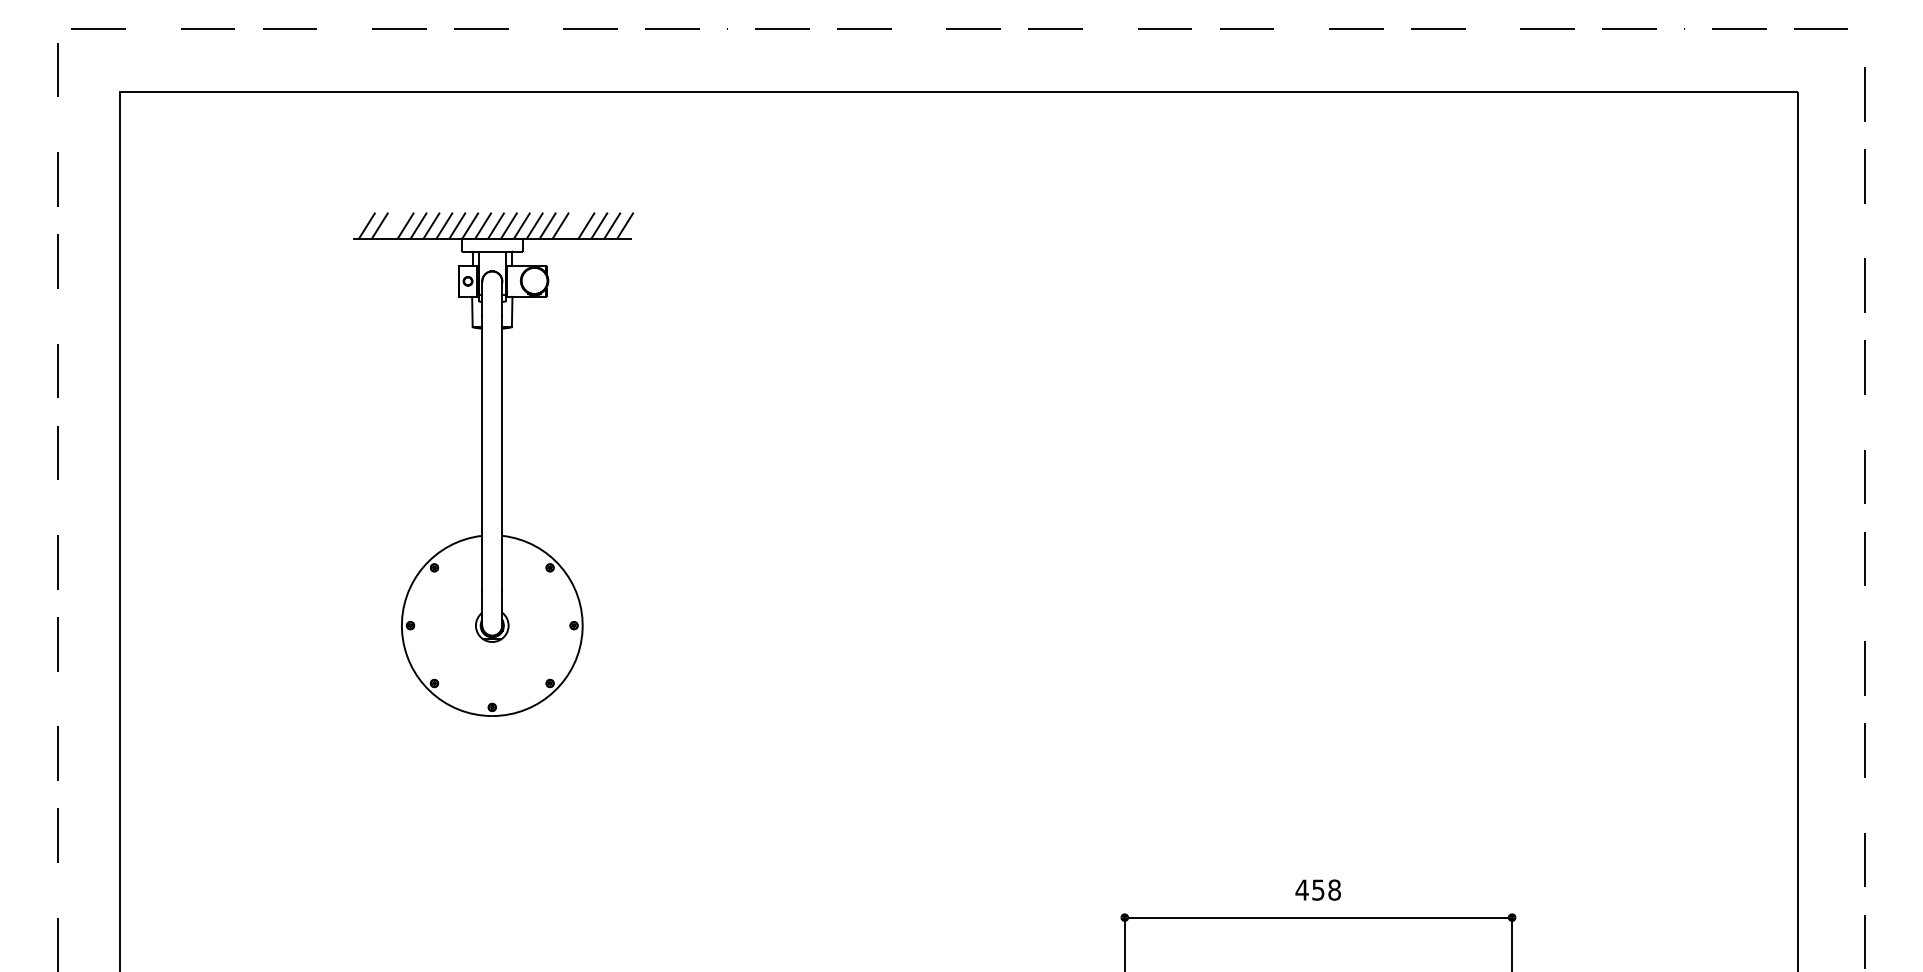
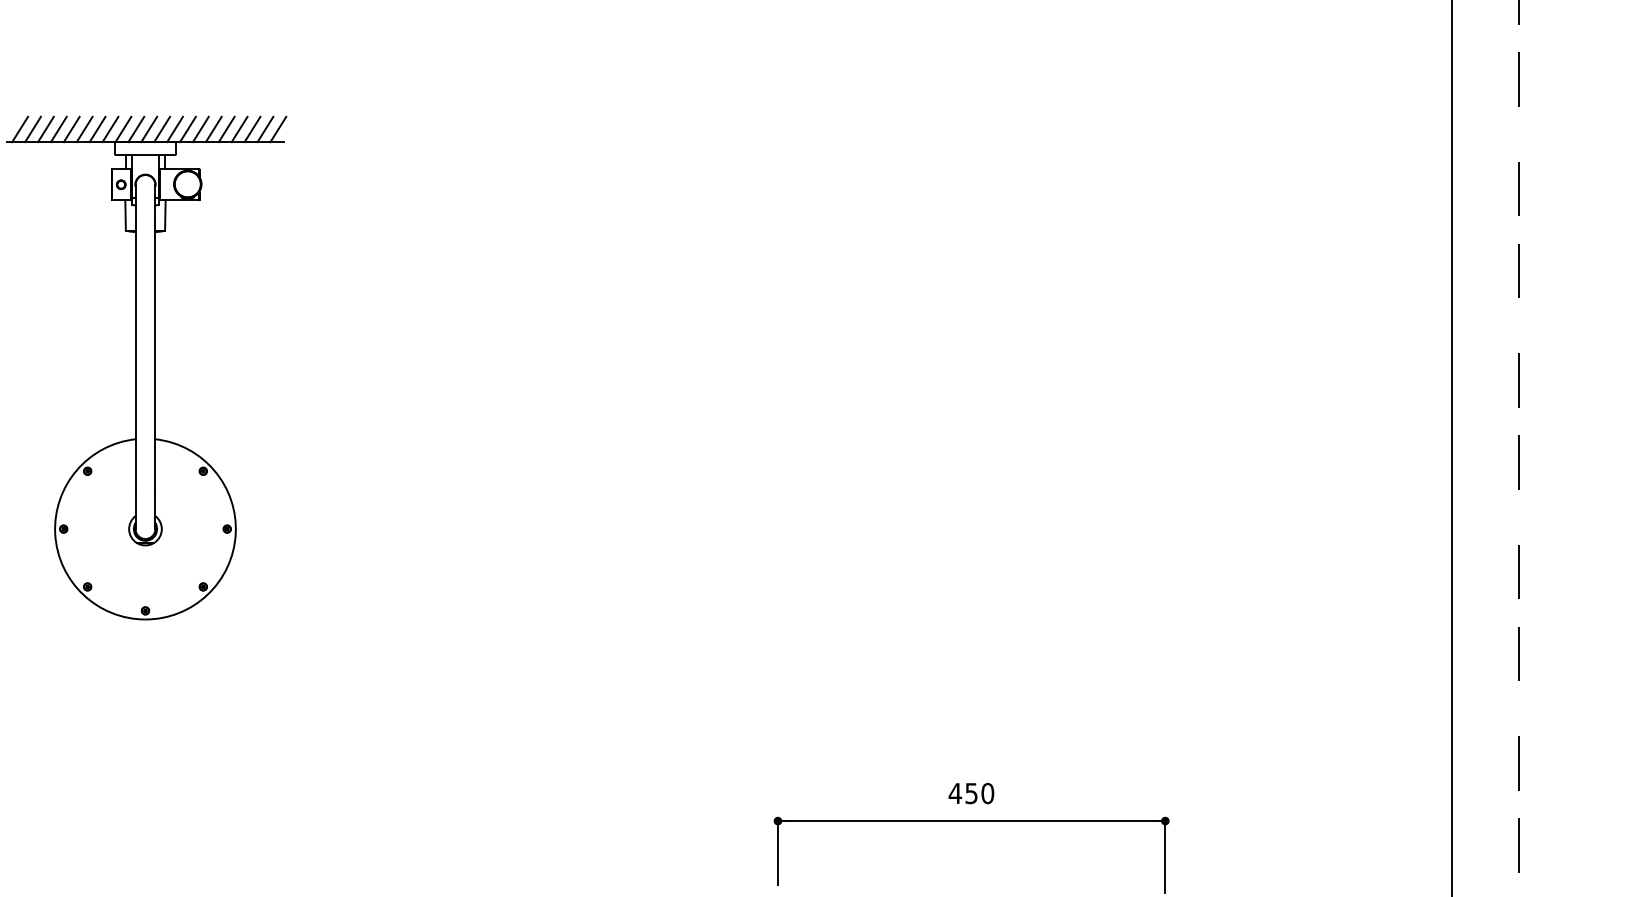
line: (392, 225) -> (45, 128), added
line: (573, 225) -> (226, 128), added
text: (1334, 889) -> (987, 792), 458 -> 450

